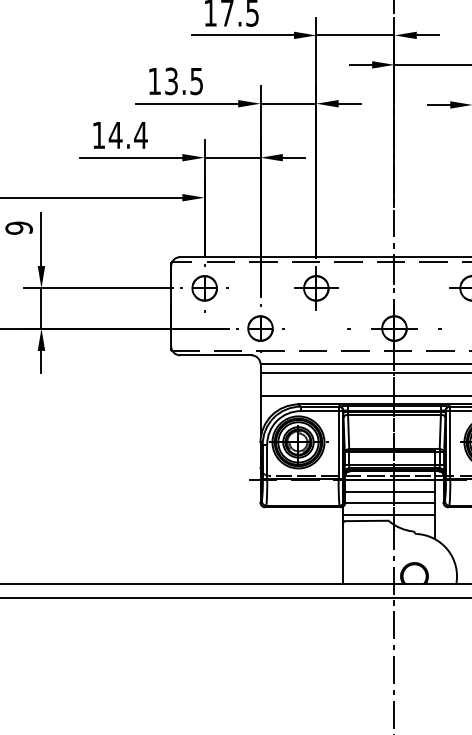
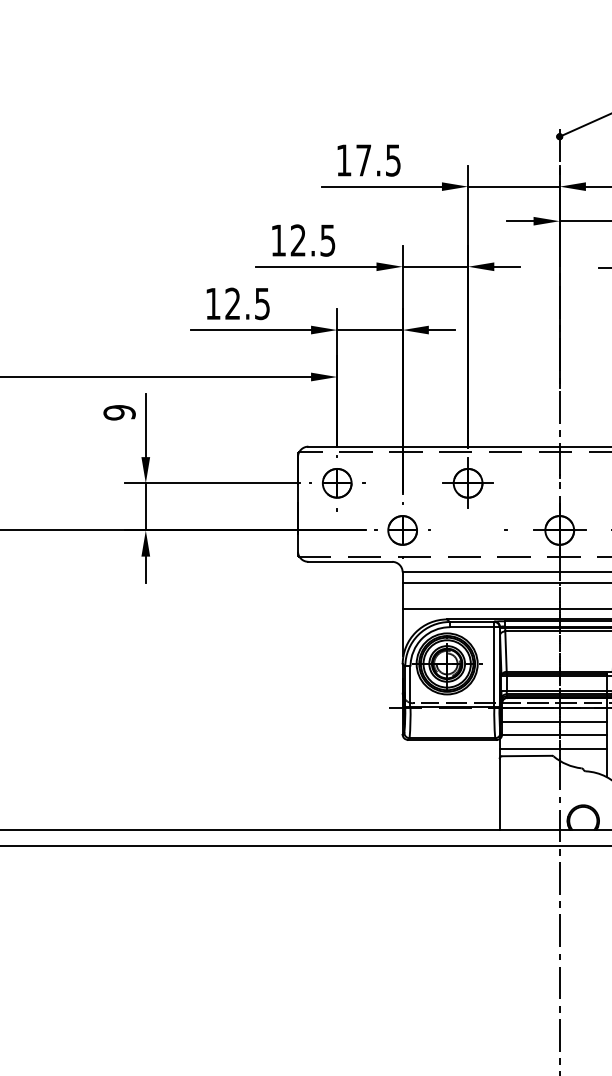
text: (170, 81) -> (297, 240), 13.5 -> 12.5
text: (128, 135) -> (247, 303), 14.4 -> 12.5

